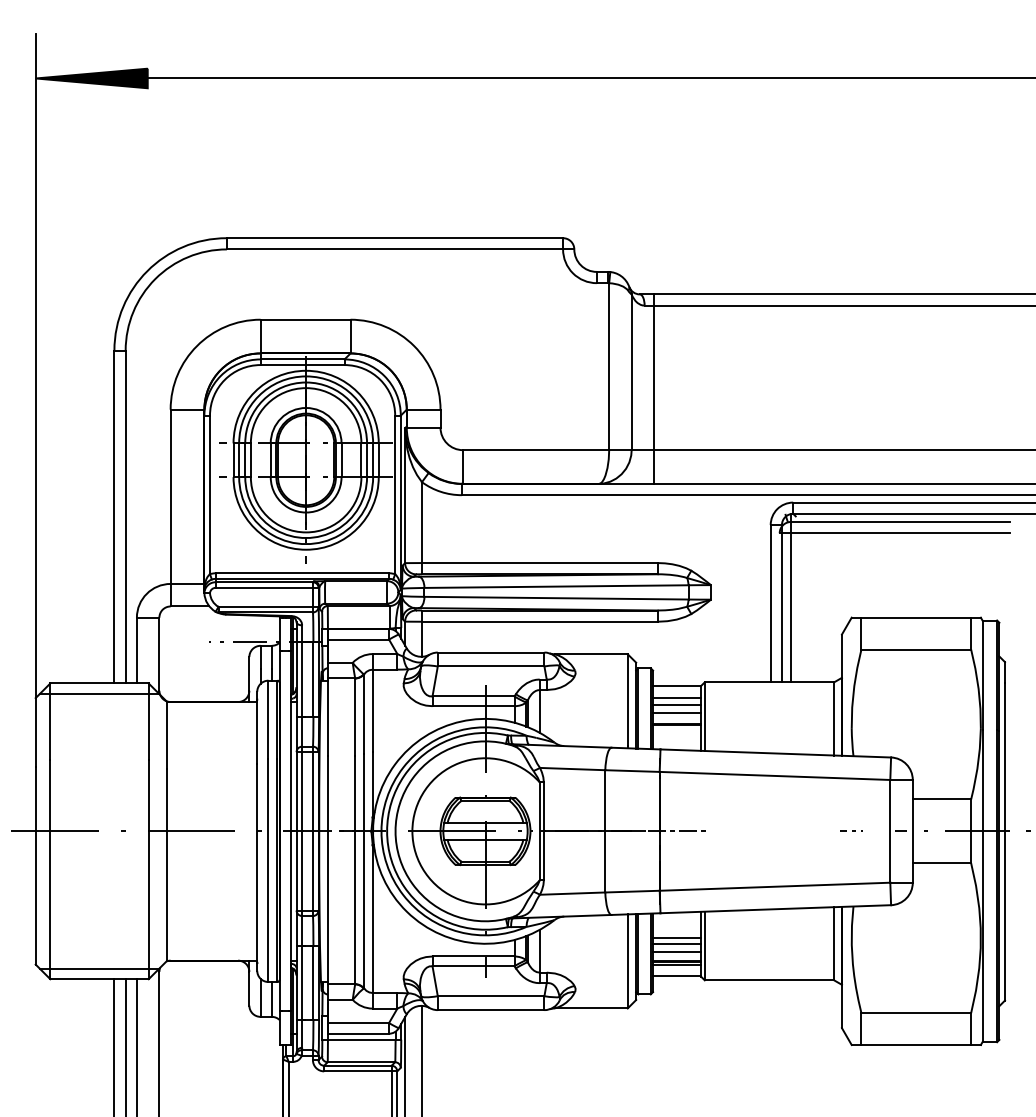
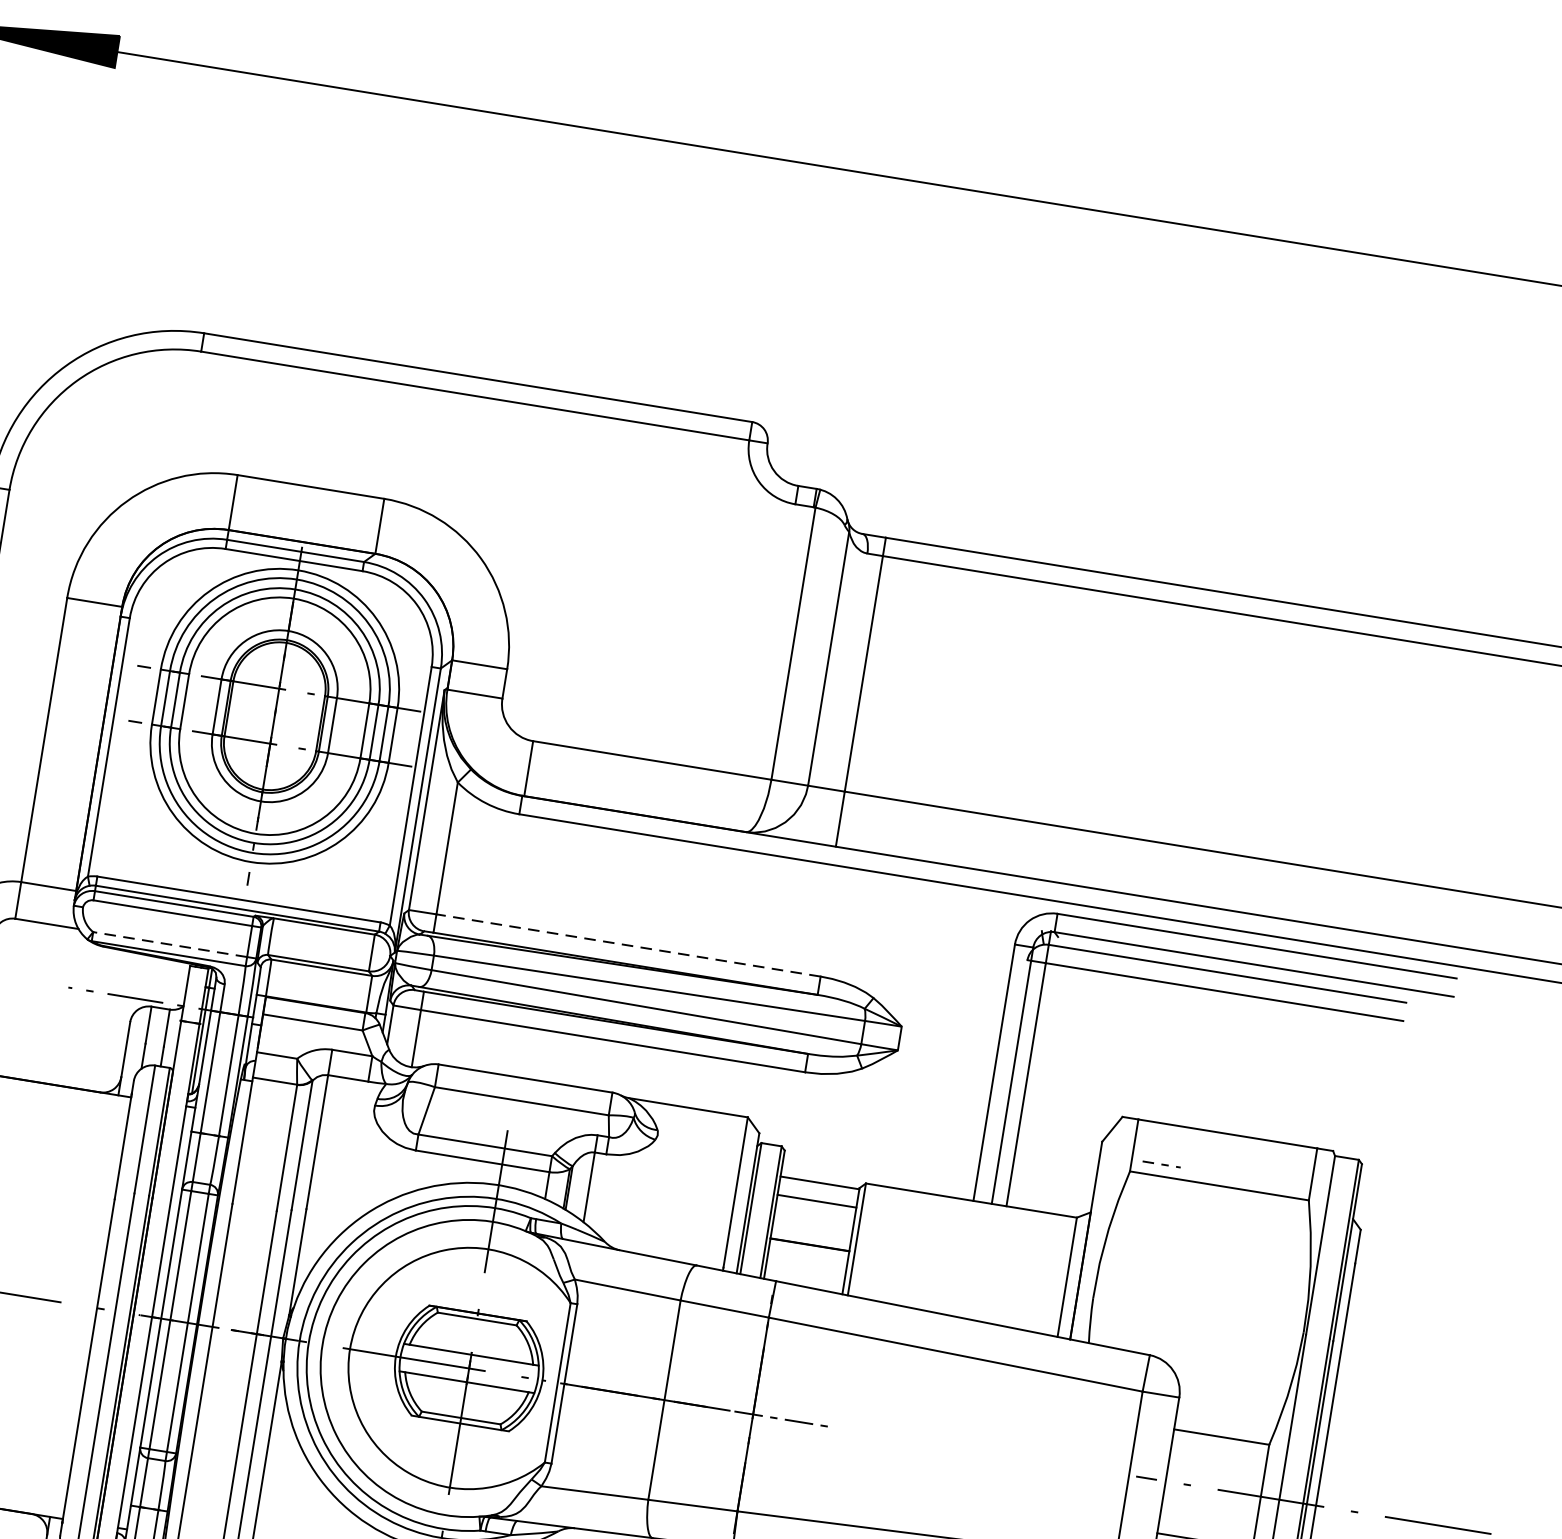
line: (539, 563) -> (627, 946), solid -> dashed
line: (265, 606) -> (169, 943), solid -> dashed
line: (677, 704) -> (815, 1212), removed
line: (677, 713) -> (813, 1227), removed
line: (852, 830) -> (1163, 1163), moved

